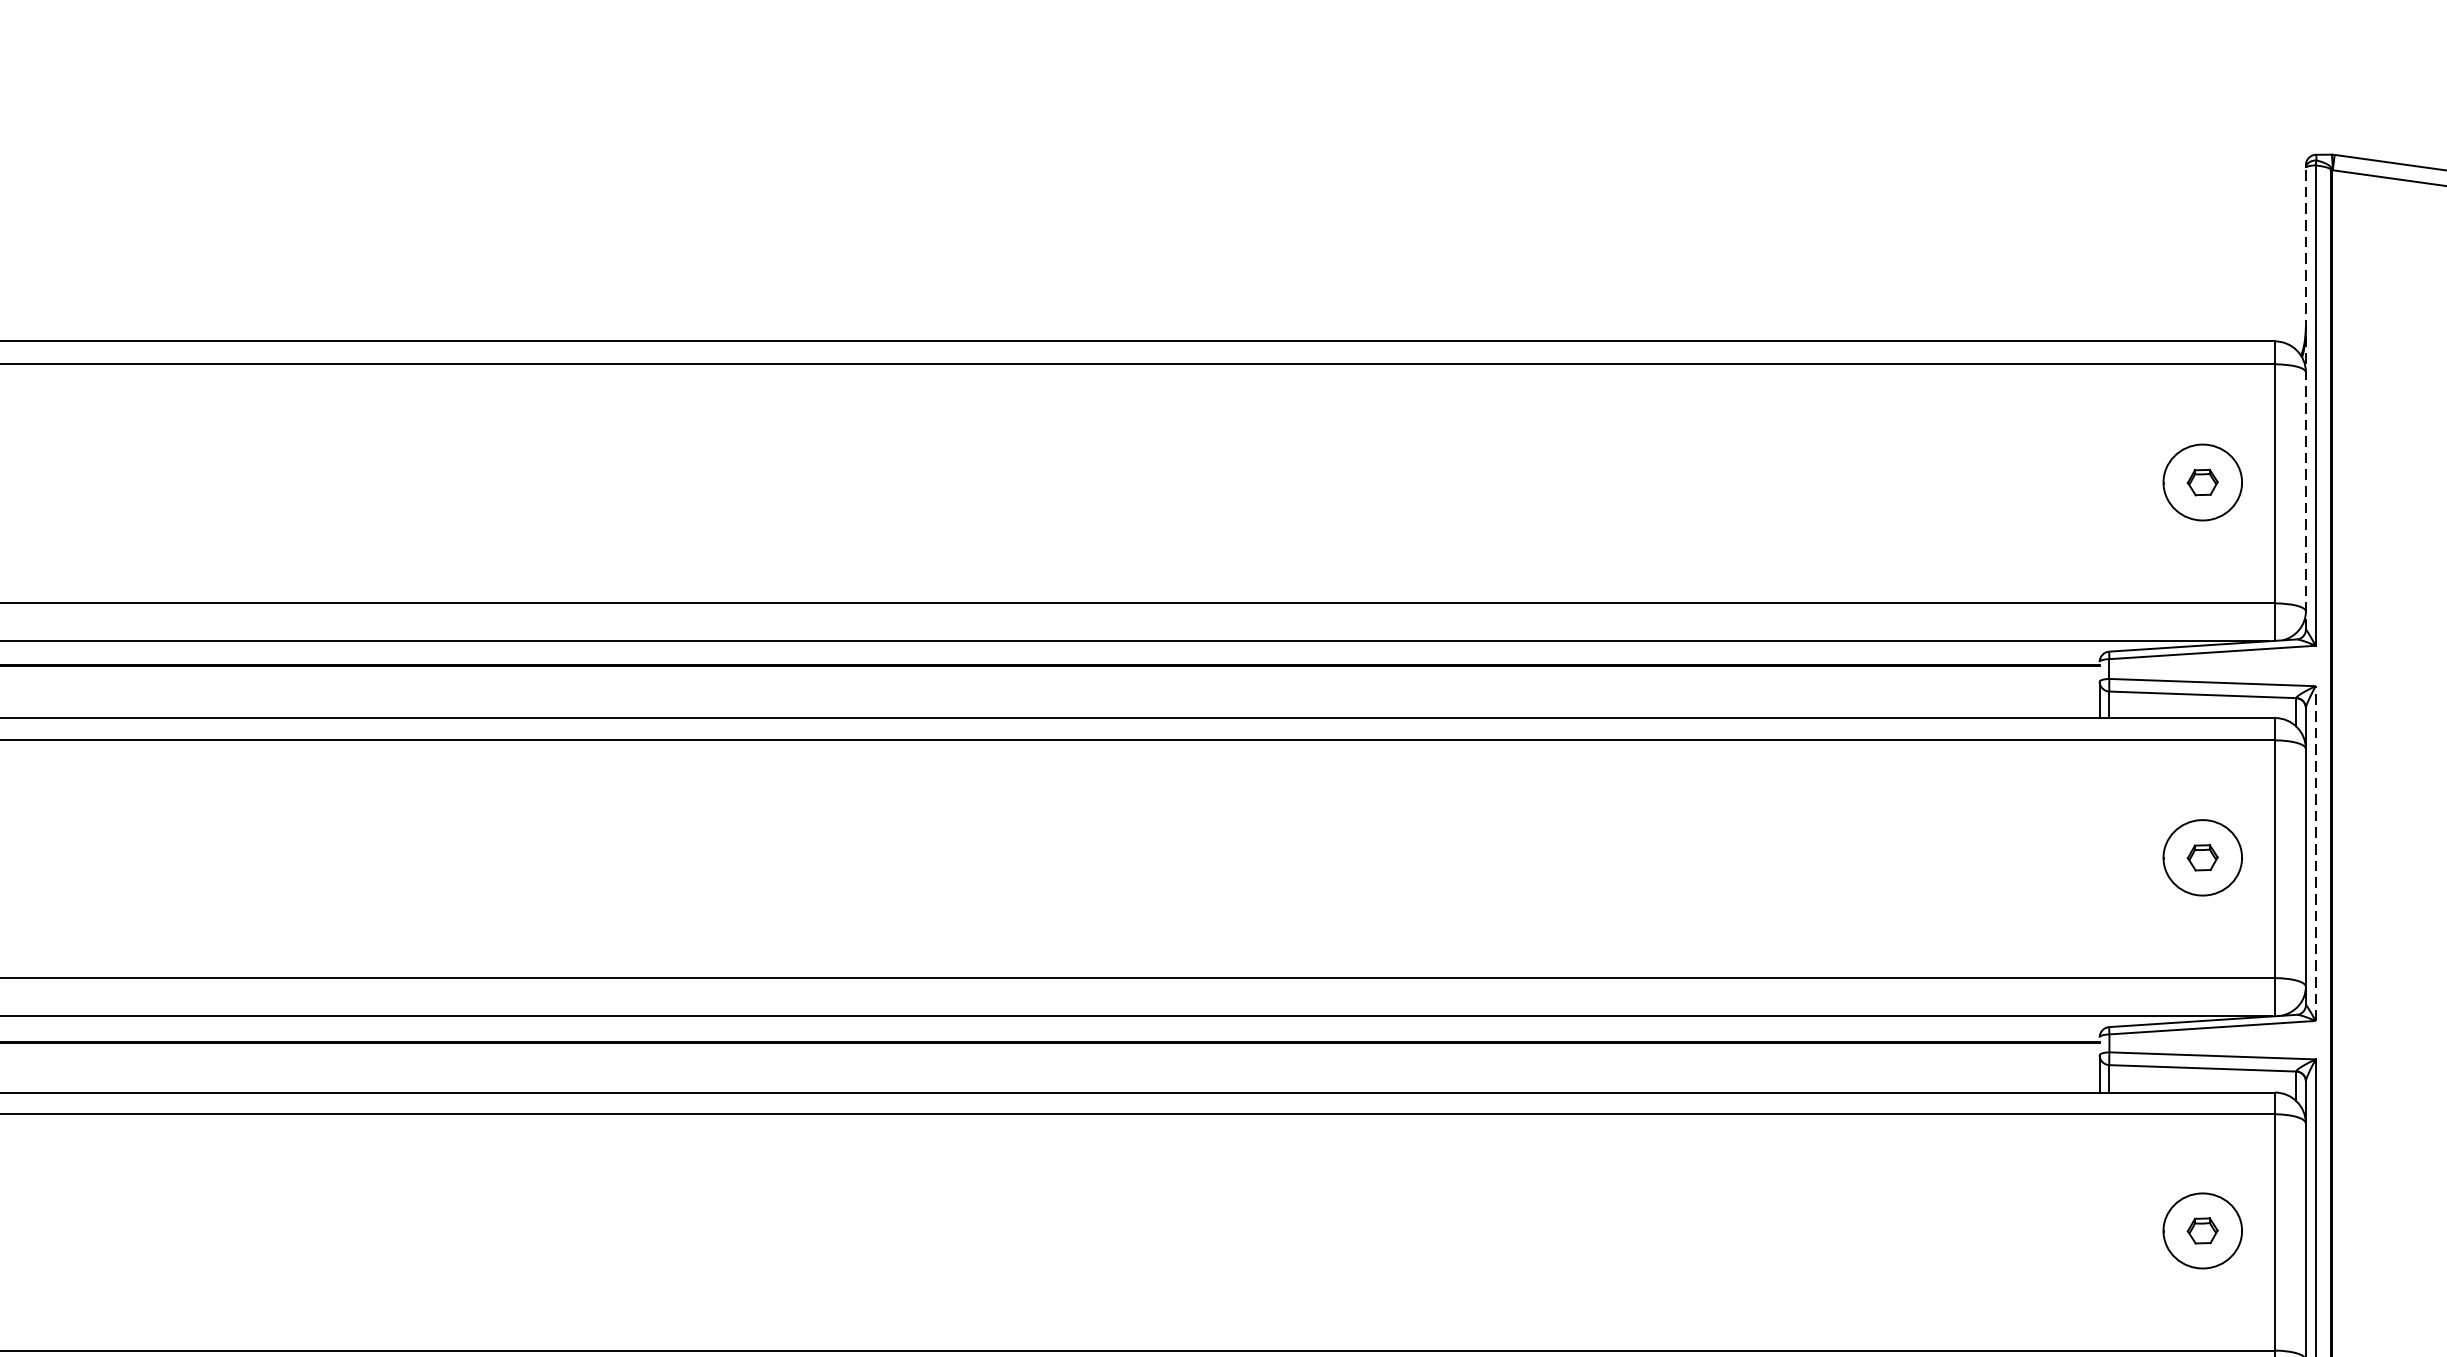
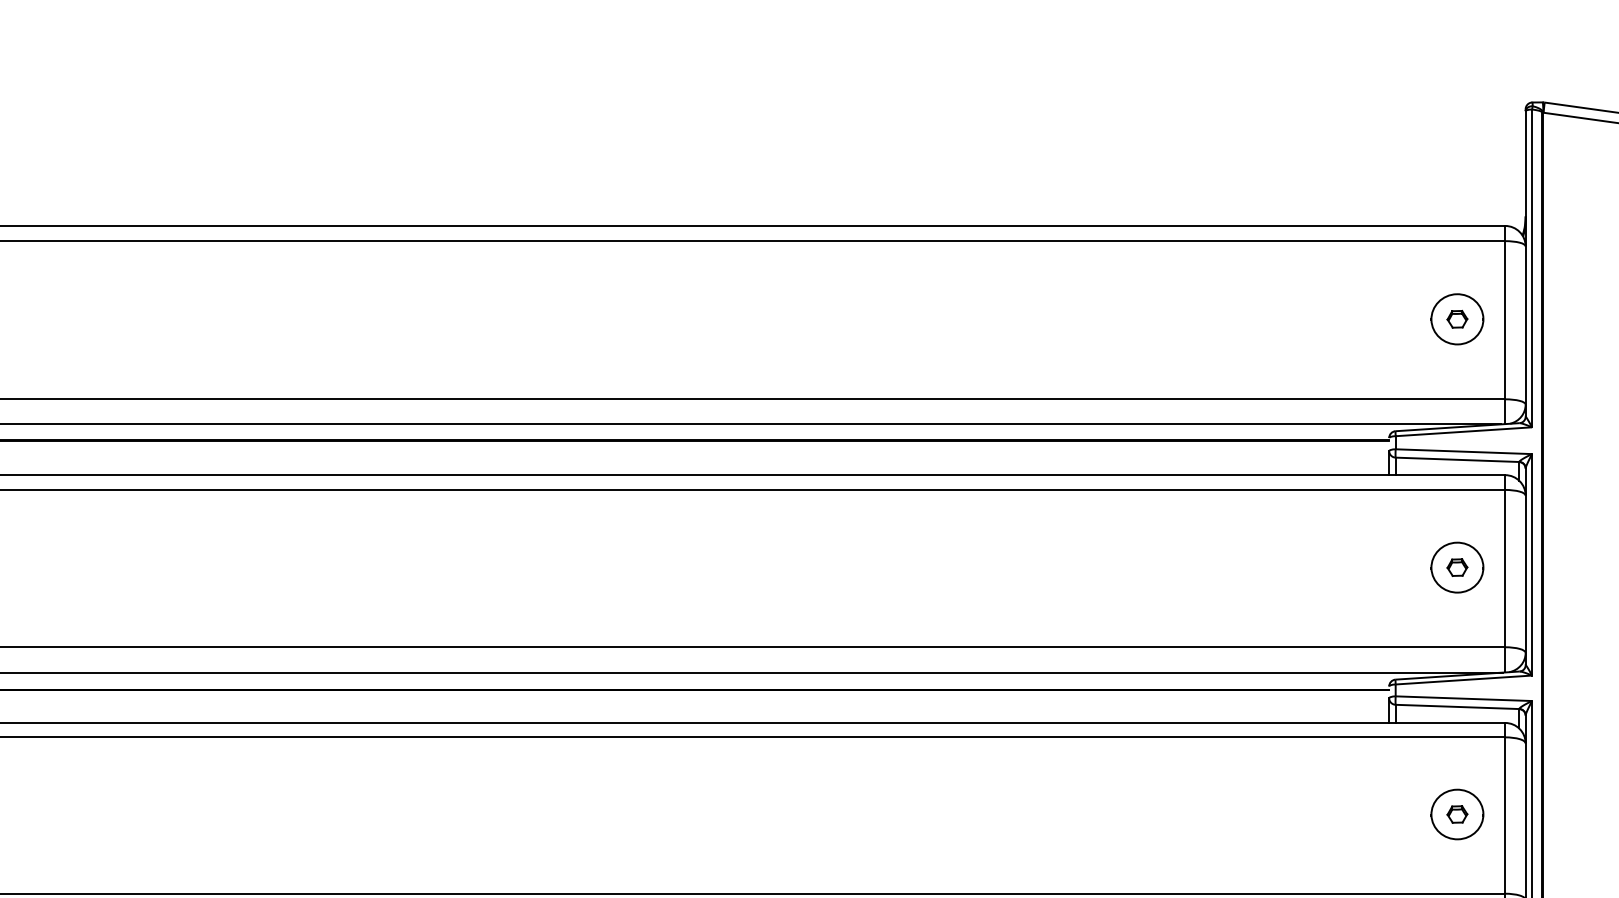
line: (2305, 398) -> (1525, 263), dashed -> solid
line: (2316, 853) -> (1532, 564), dashed -> solid

